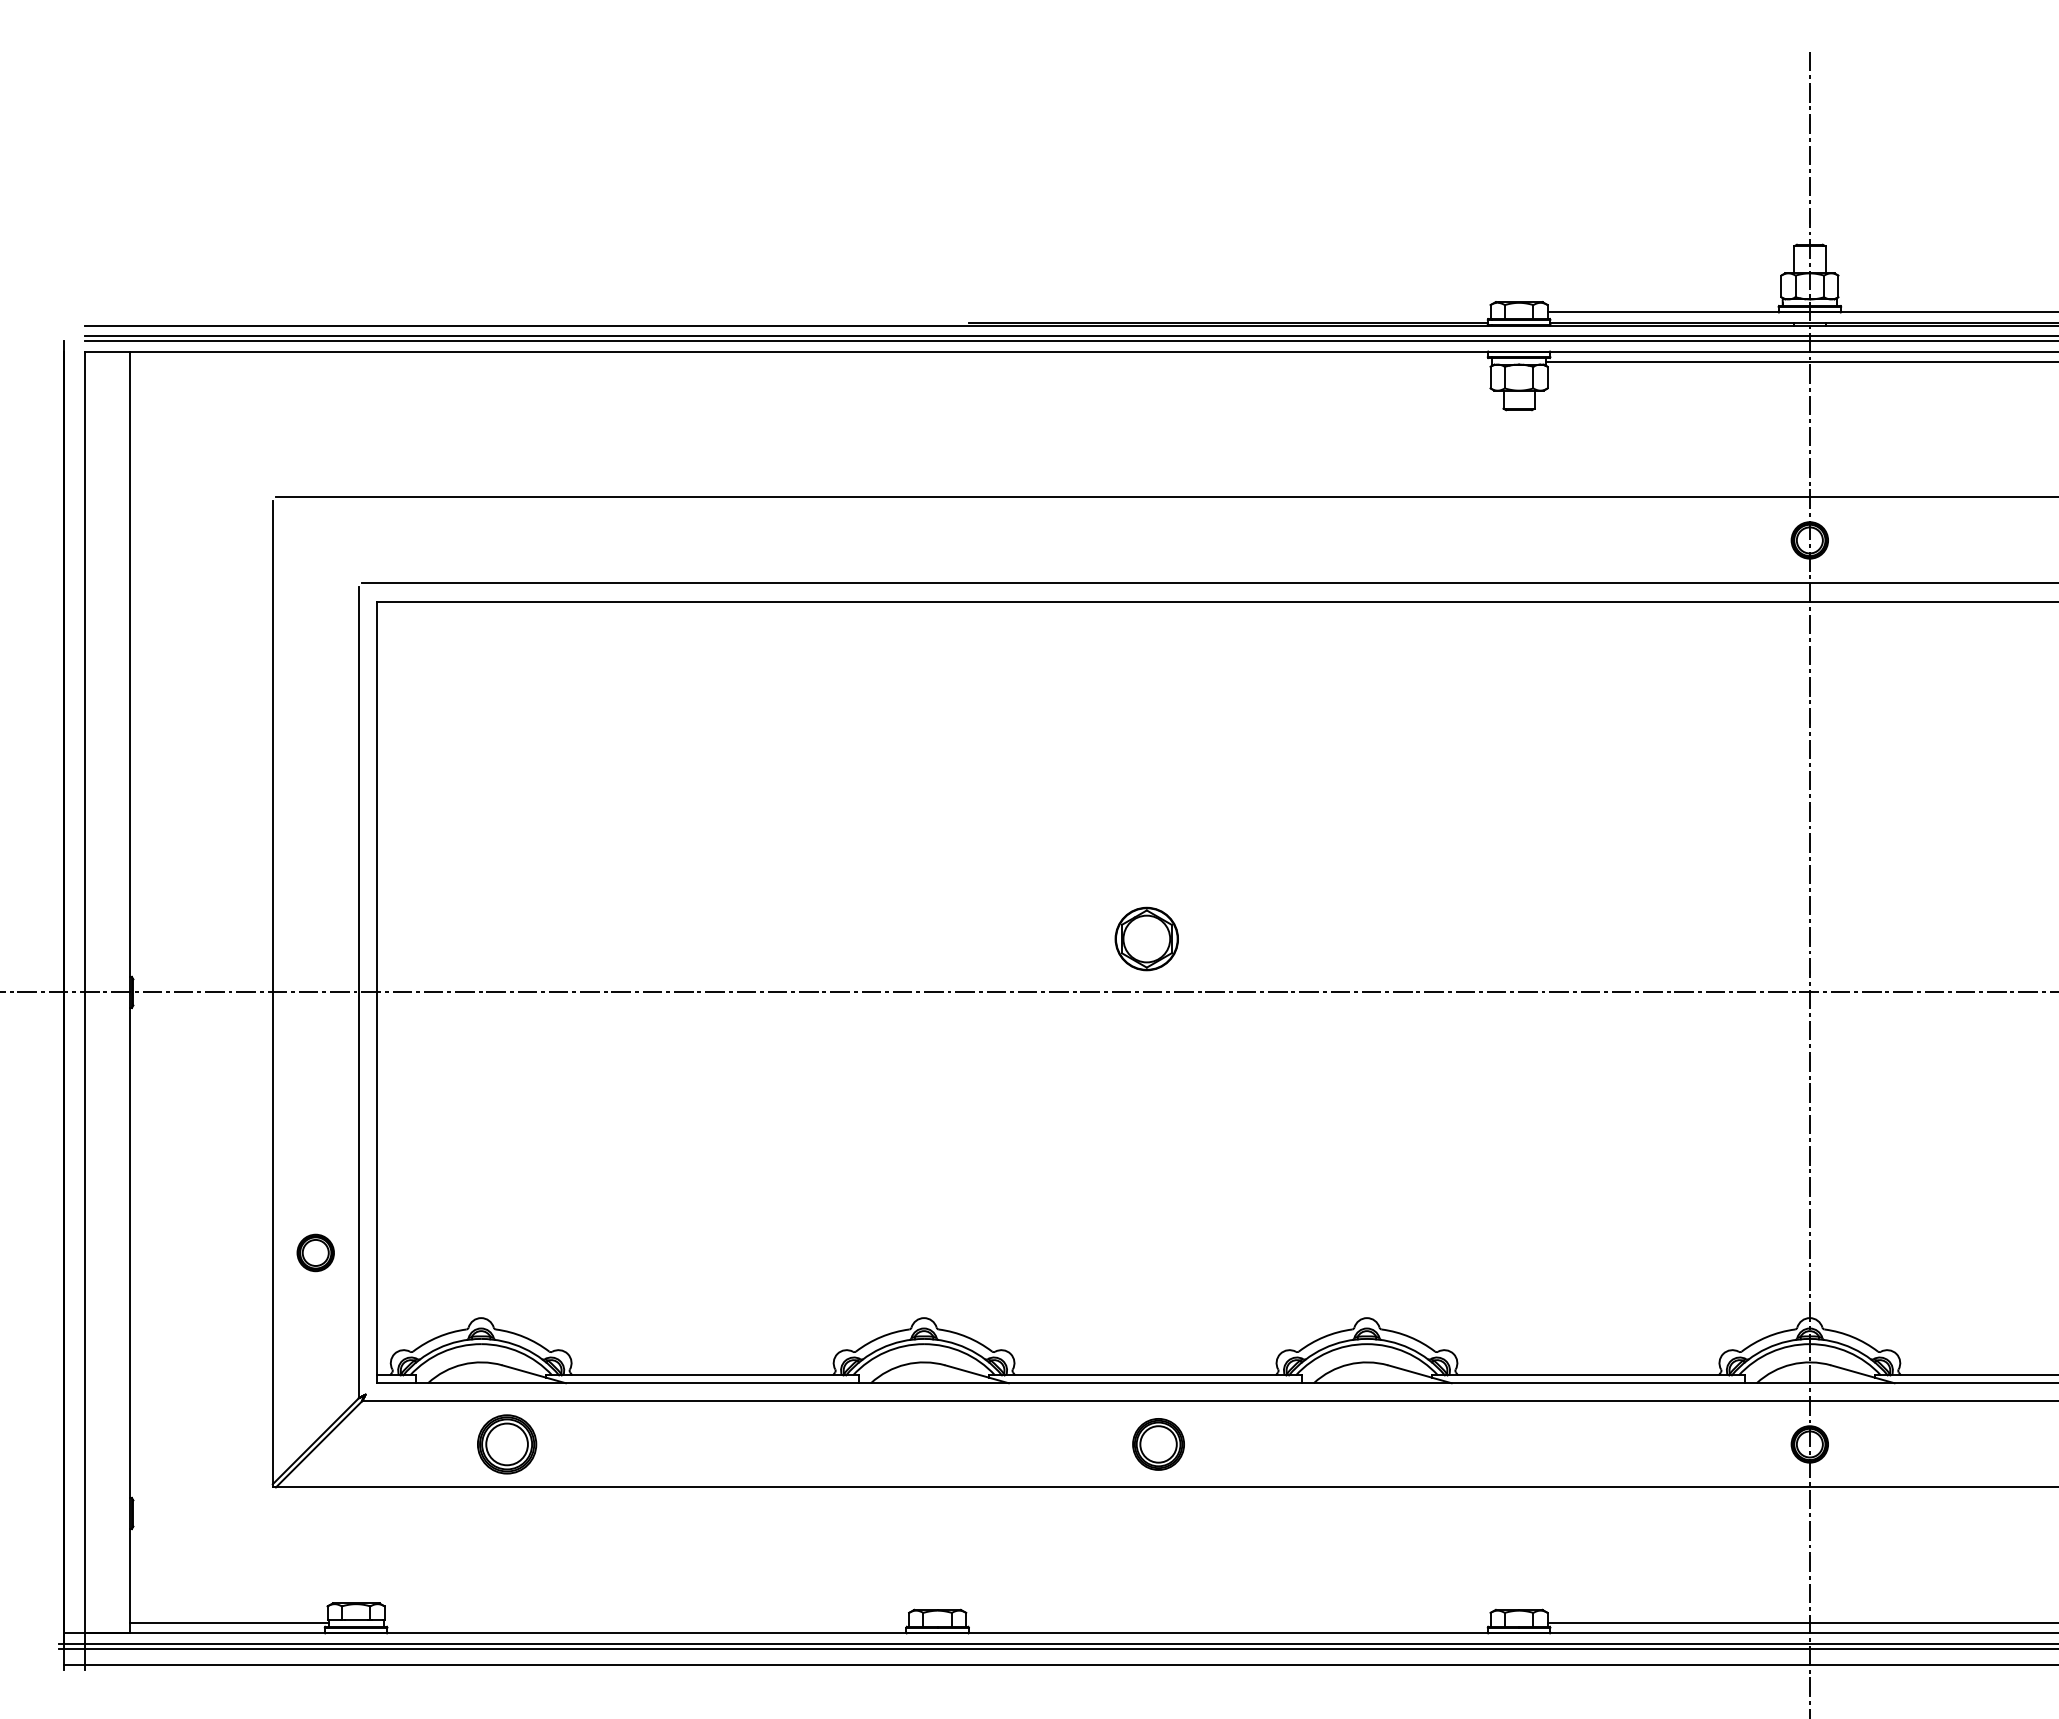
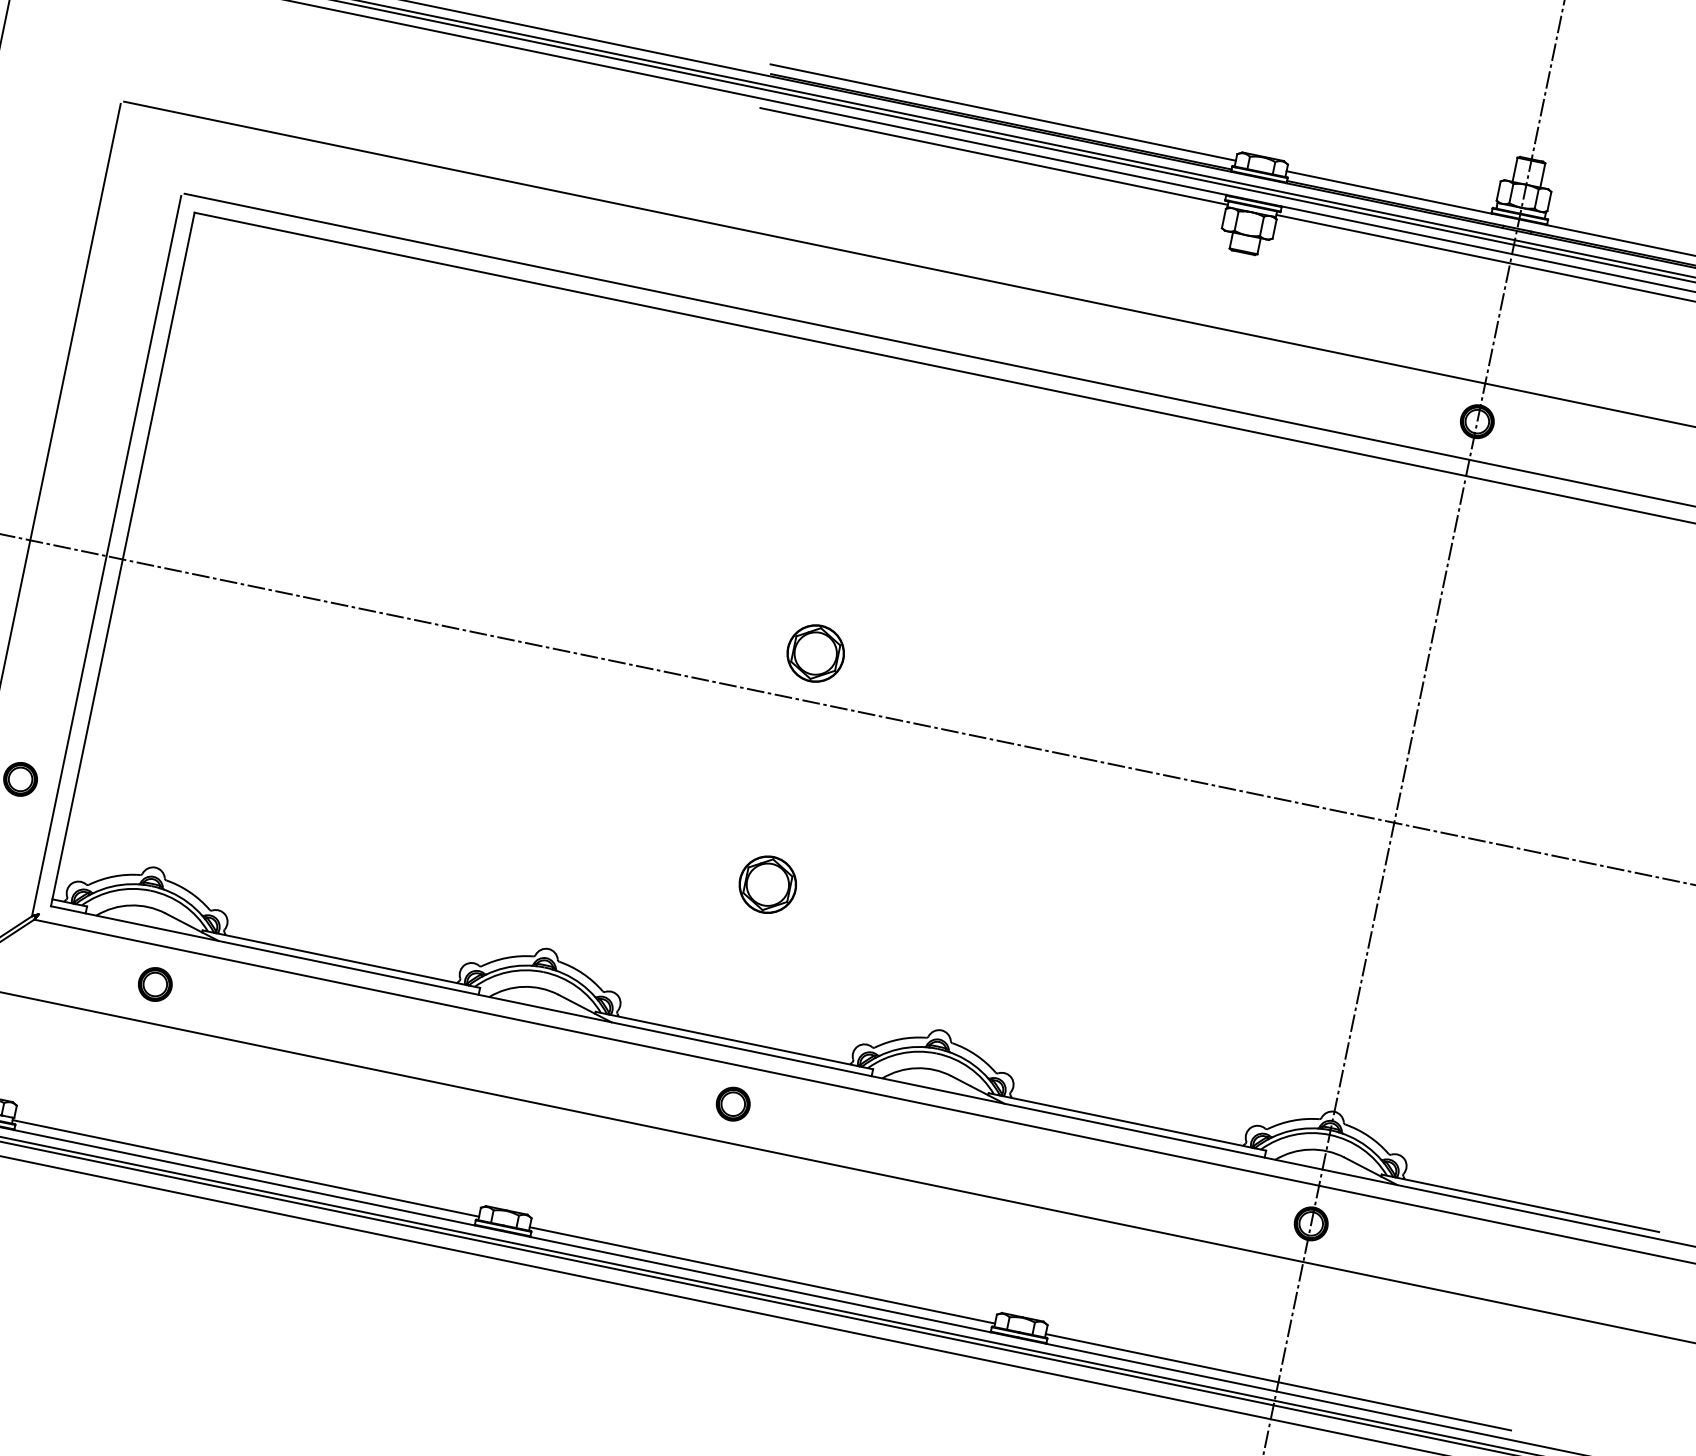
line: (1228, 312) -> (1003, 112), added
line: (1227, 361) -> (993, 155), added
part: (1146, 1199) -> (767, 884), added
part: (507, 1444) -> (155, 984), size x0.62
part: (1158, 1444) -> (733, 1104), size x0.71
line: (646, 1622) -> (246, 1168), added
line: (1228, 1622) -> (762, 1275), added

